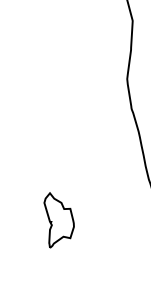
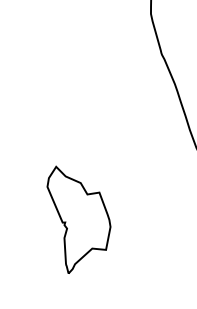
part: (59, 220) -> (80, 217), size x1.43

